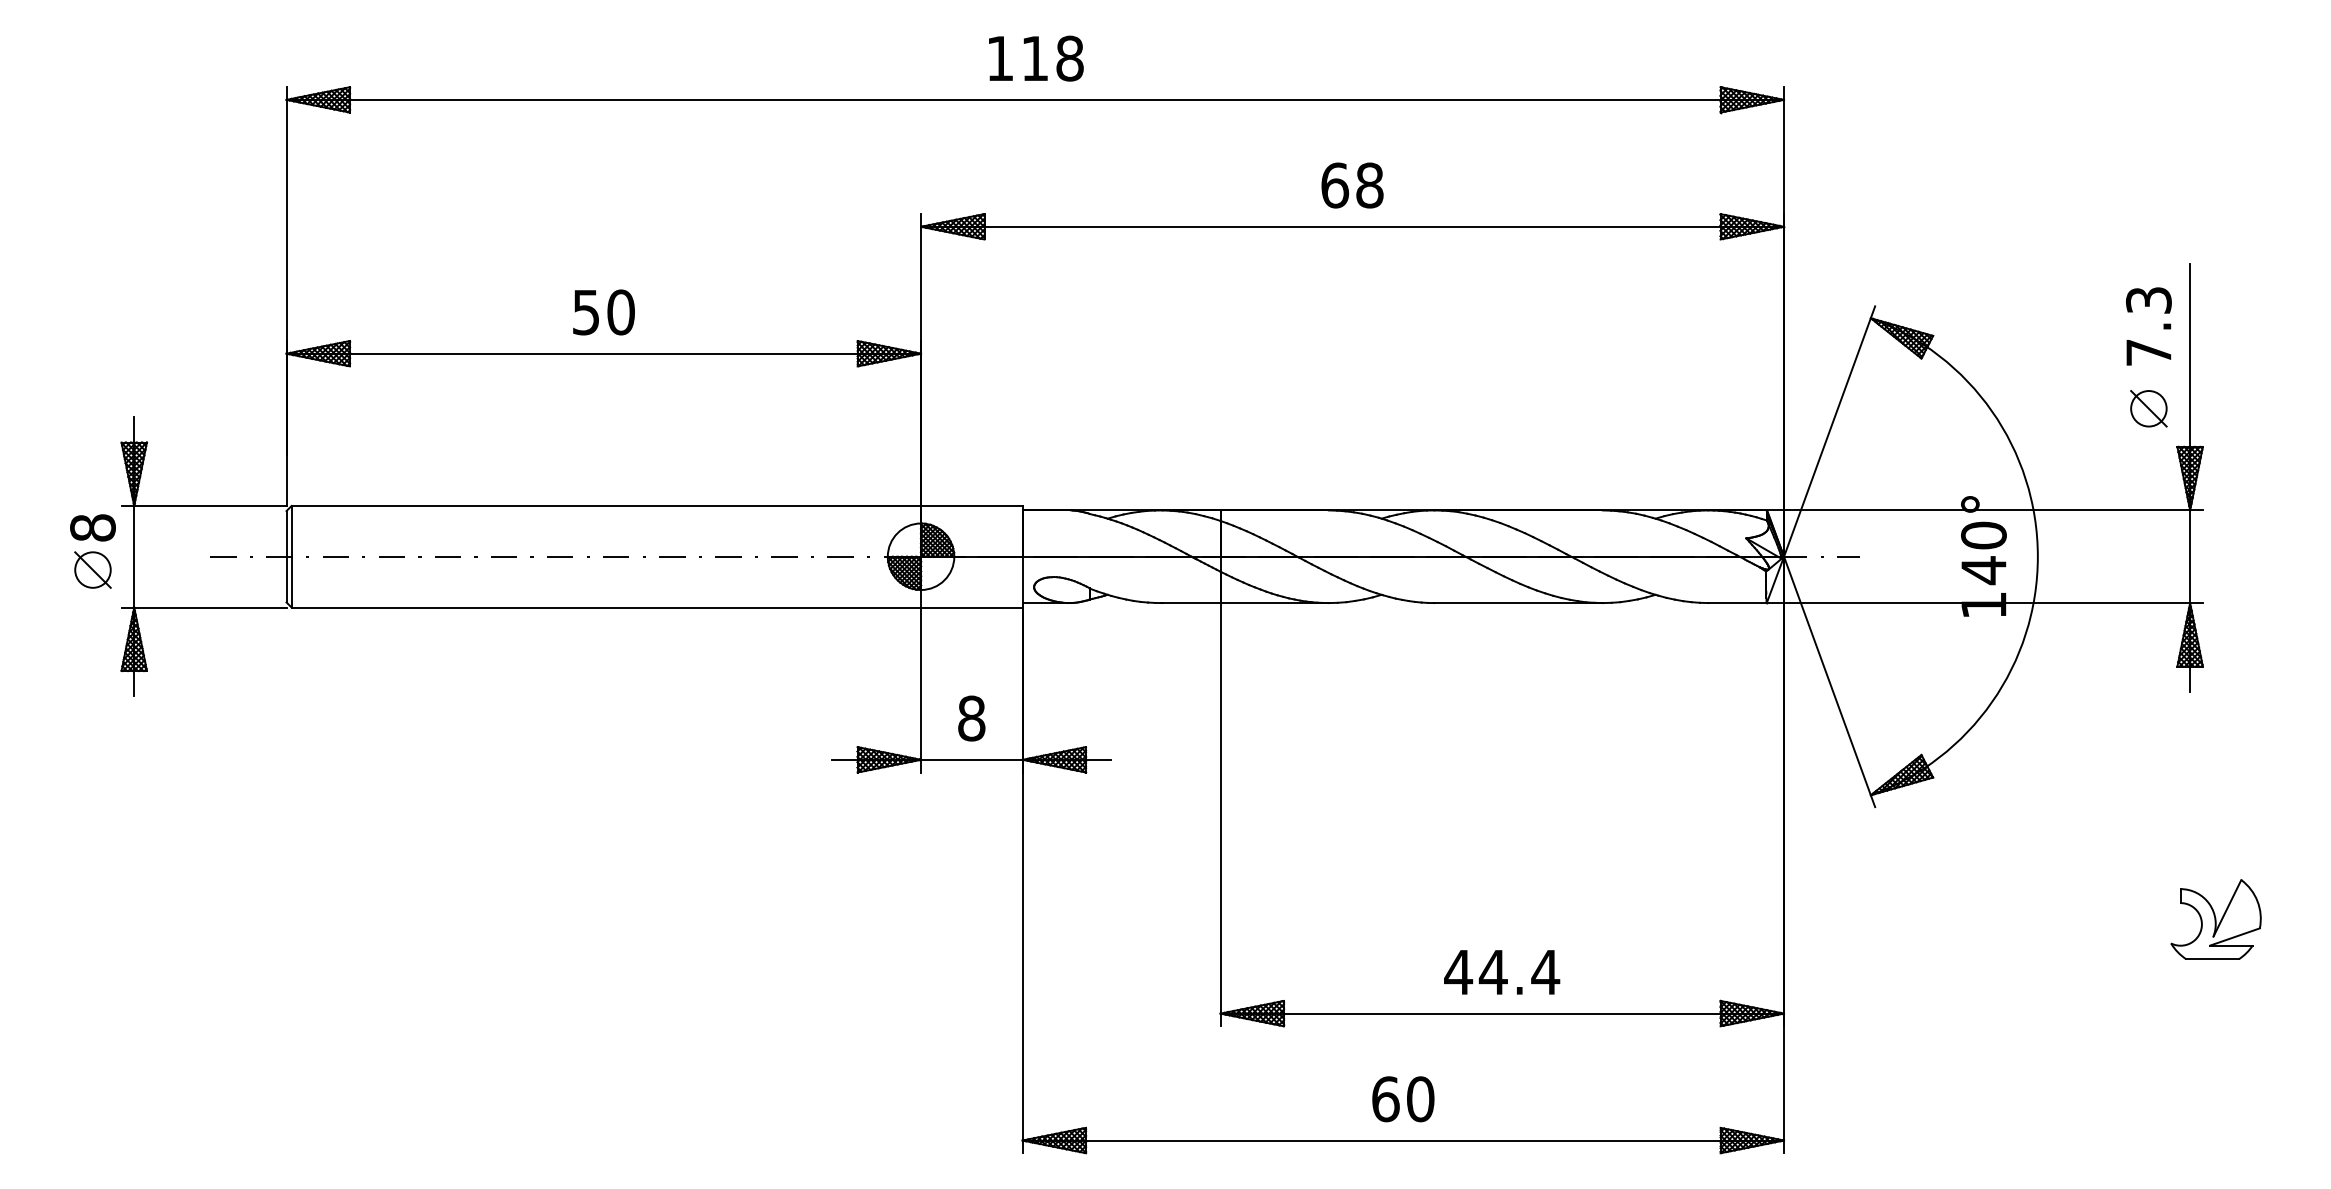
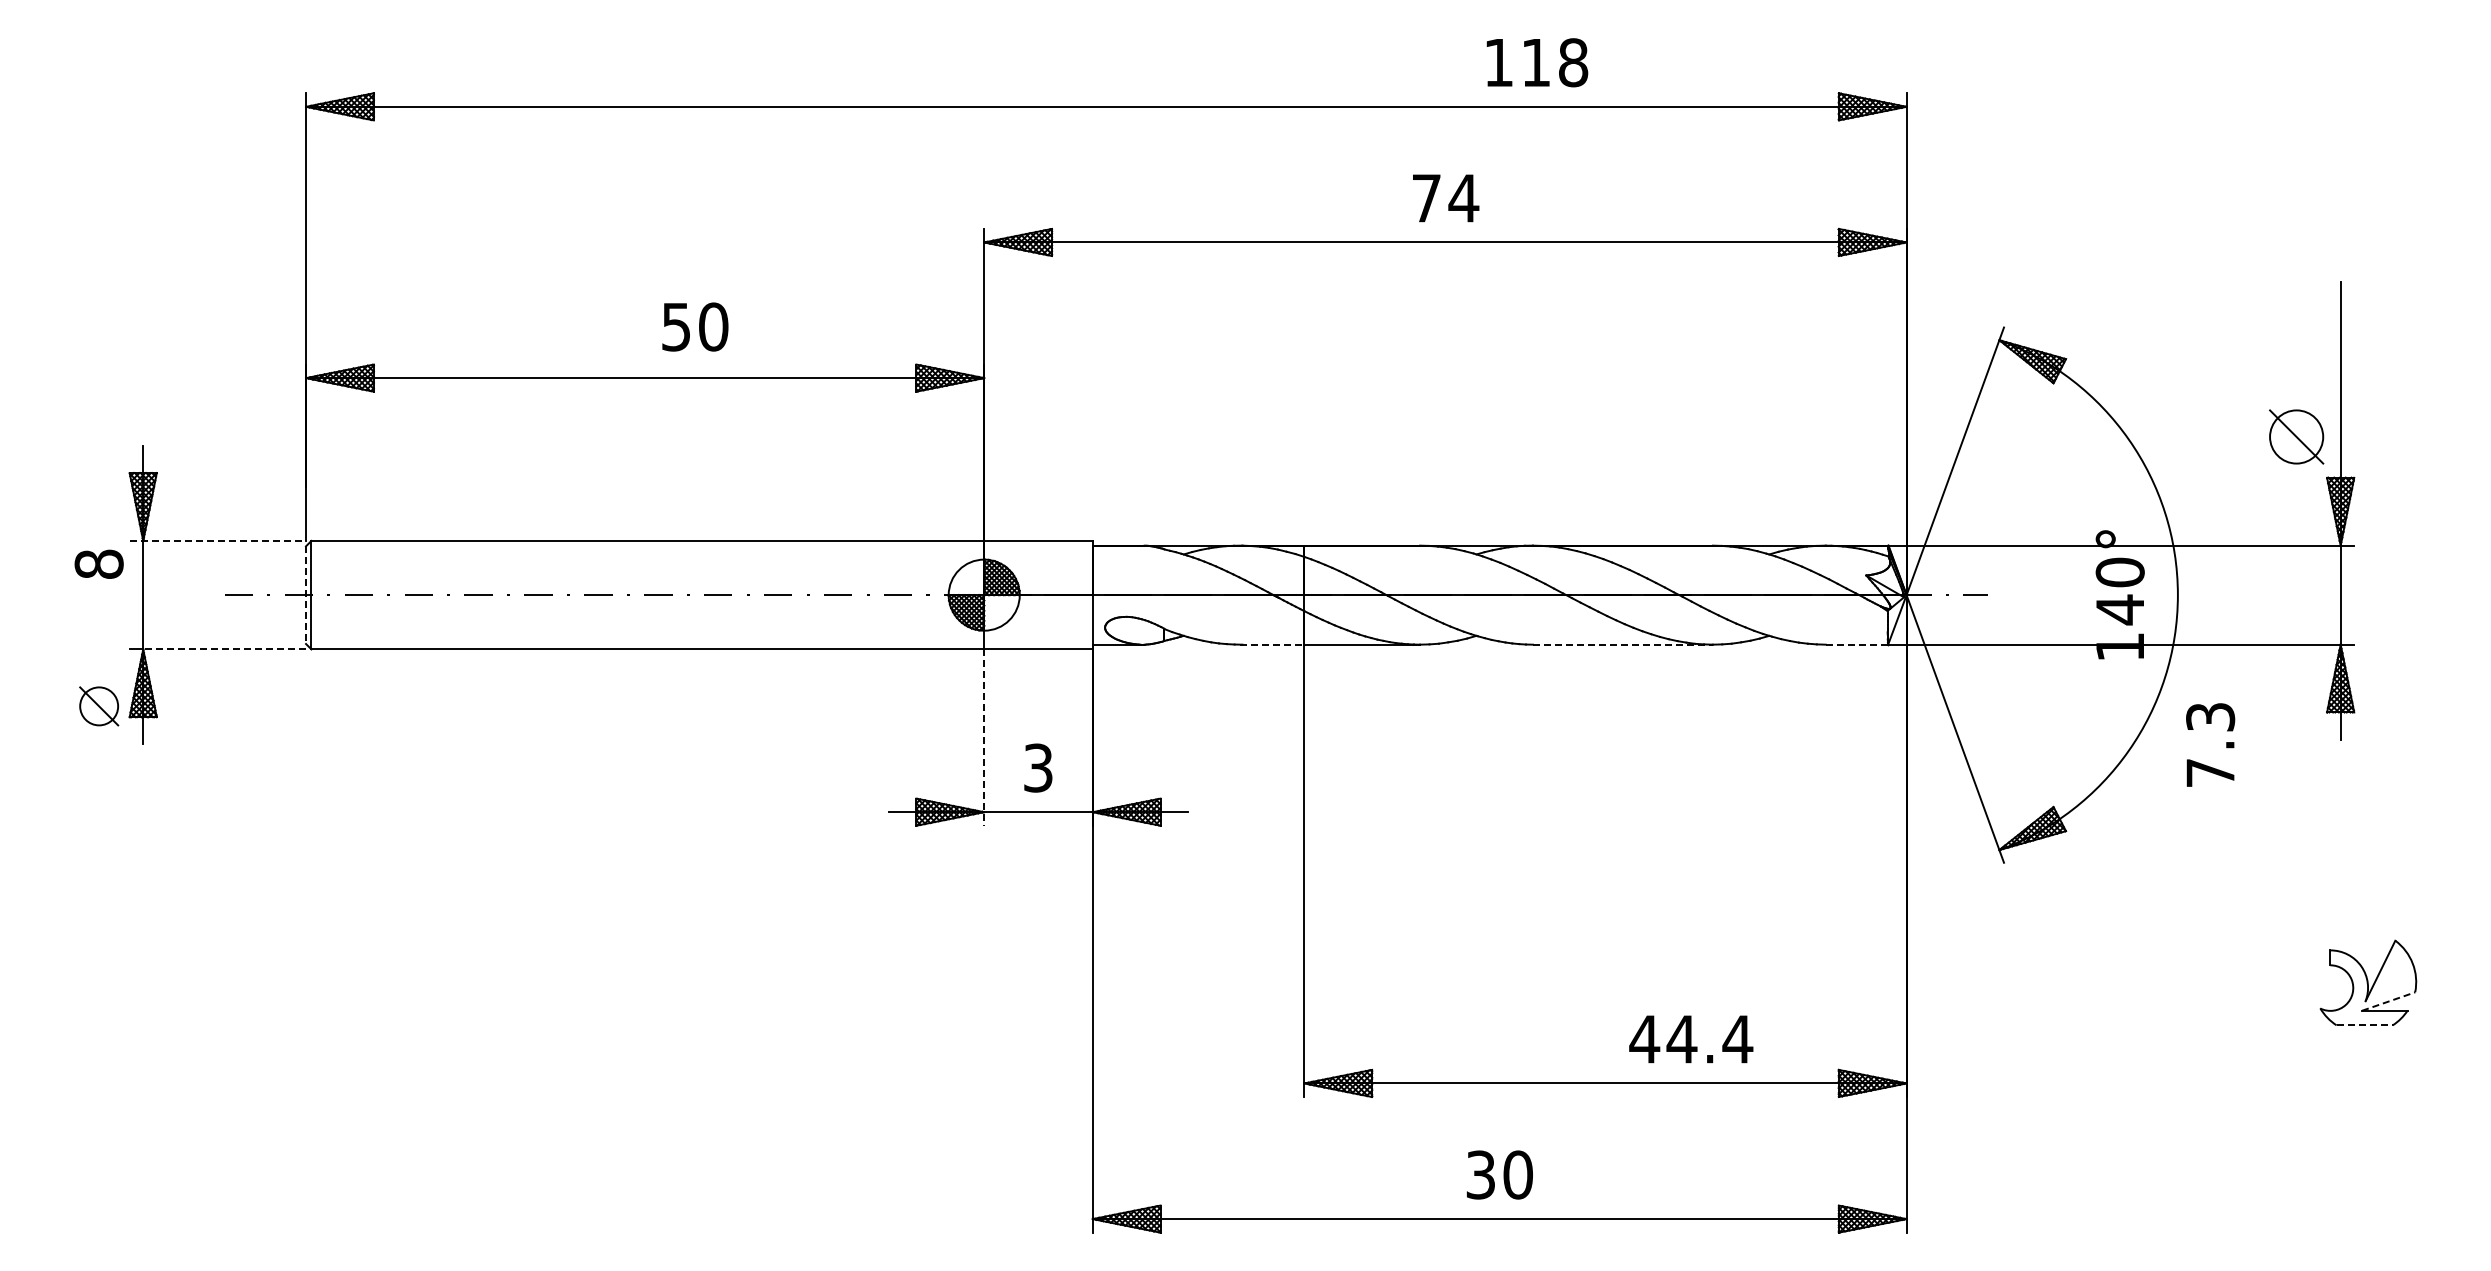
text: (1036, 58) -> (1537, 62), moved
text: (1352, 184) -> (1445, 197), 68 -> 74
text: (604, 311) -> (695, 326), moved
text: (2148, 325) -> (2210, 744), moved
part: (2148, 408) -> (2296, 436), size x1.4
line: (204, 505) -> (218, 540), solid -> dashed
line: (286, 557) -> (306, 595), solid -> dashed
part: (93, 570) -> (99, 706), moved
line: (1190, 602) -> (1272, 644), solid -> dashed
line: (1518, 602) -> (1622, 644), solid -> dashed
line: (1738, 602) -> (1857, 644), solid -> dashed
line: (210, 607) -> (224, 649), solid -> dashed
line: (921, 690) -> (984, 738), solid -> dashed
text: (971, 717) -> (1038, 767), 8 -> 3
line: (2235, 936) -> (2389, 1001), solid -> dashed
line: (2213, 959) -> (2365, 1025), solid -> dashed
text: (1502, 972) -> (1691, 1039), moved
text: (1385, 1098) -> (1480, 1174), 60 -> 30

